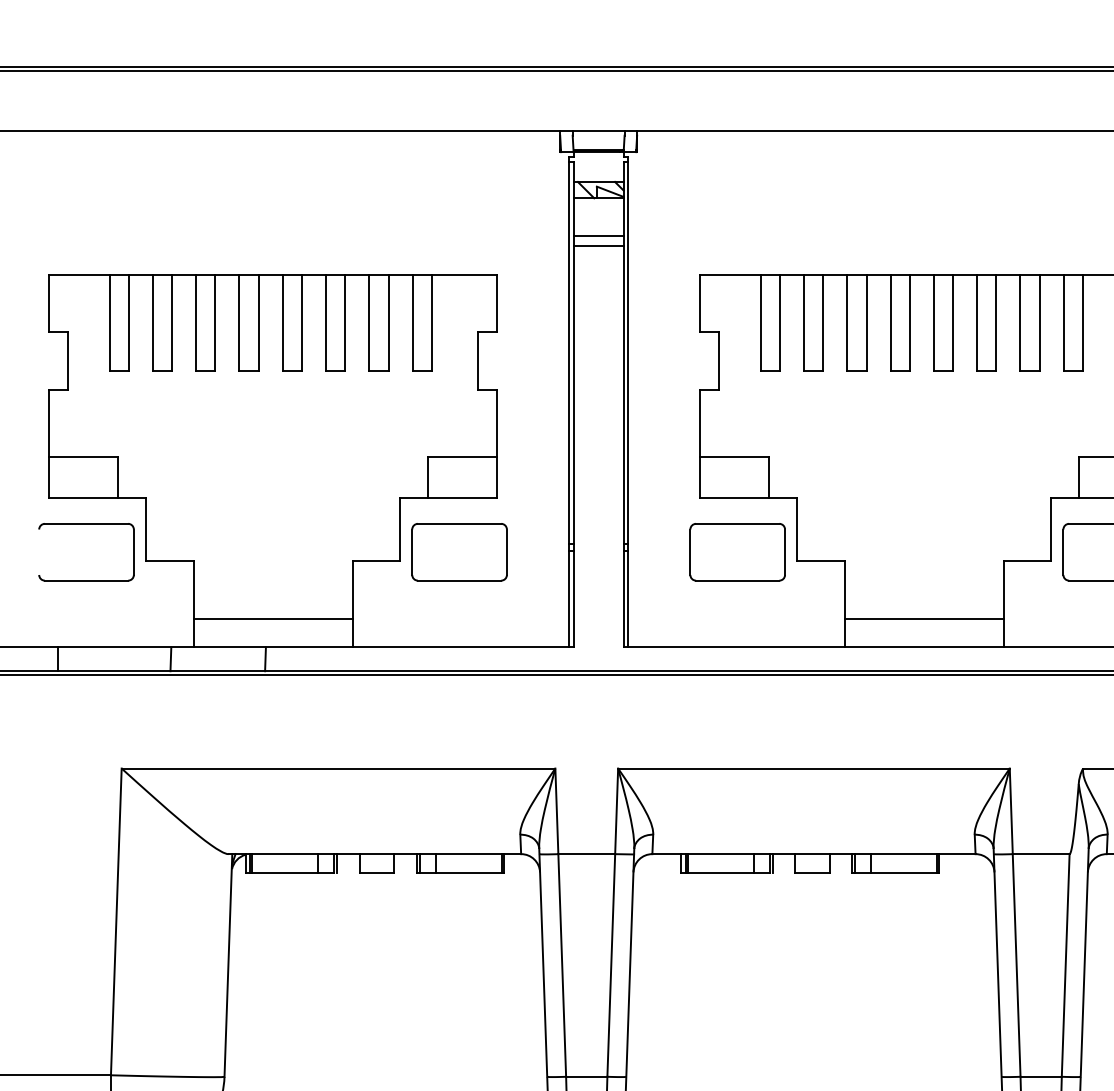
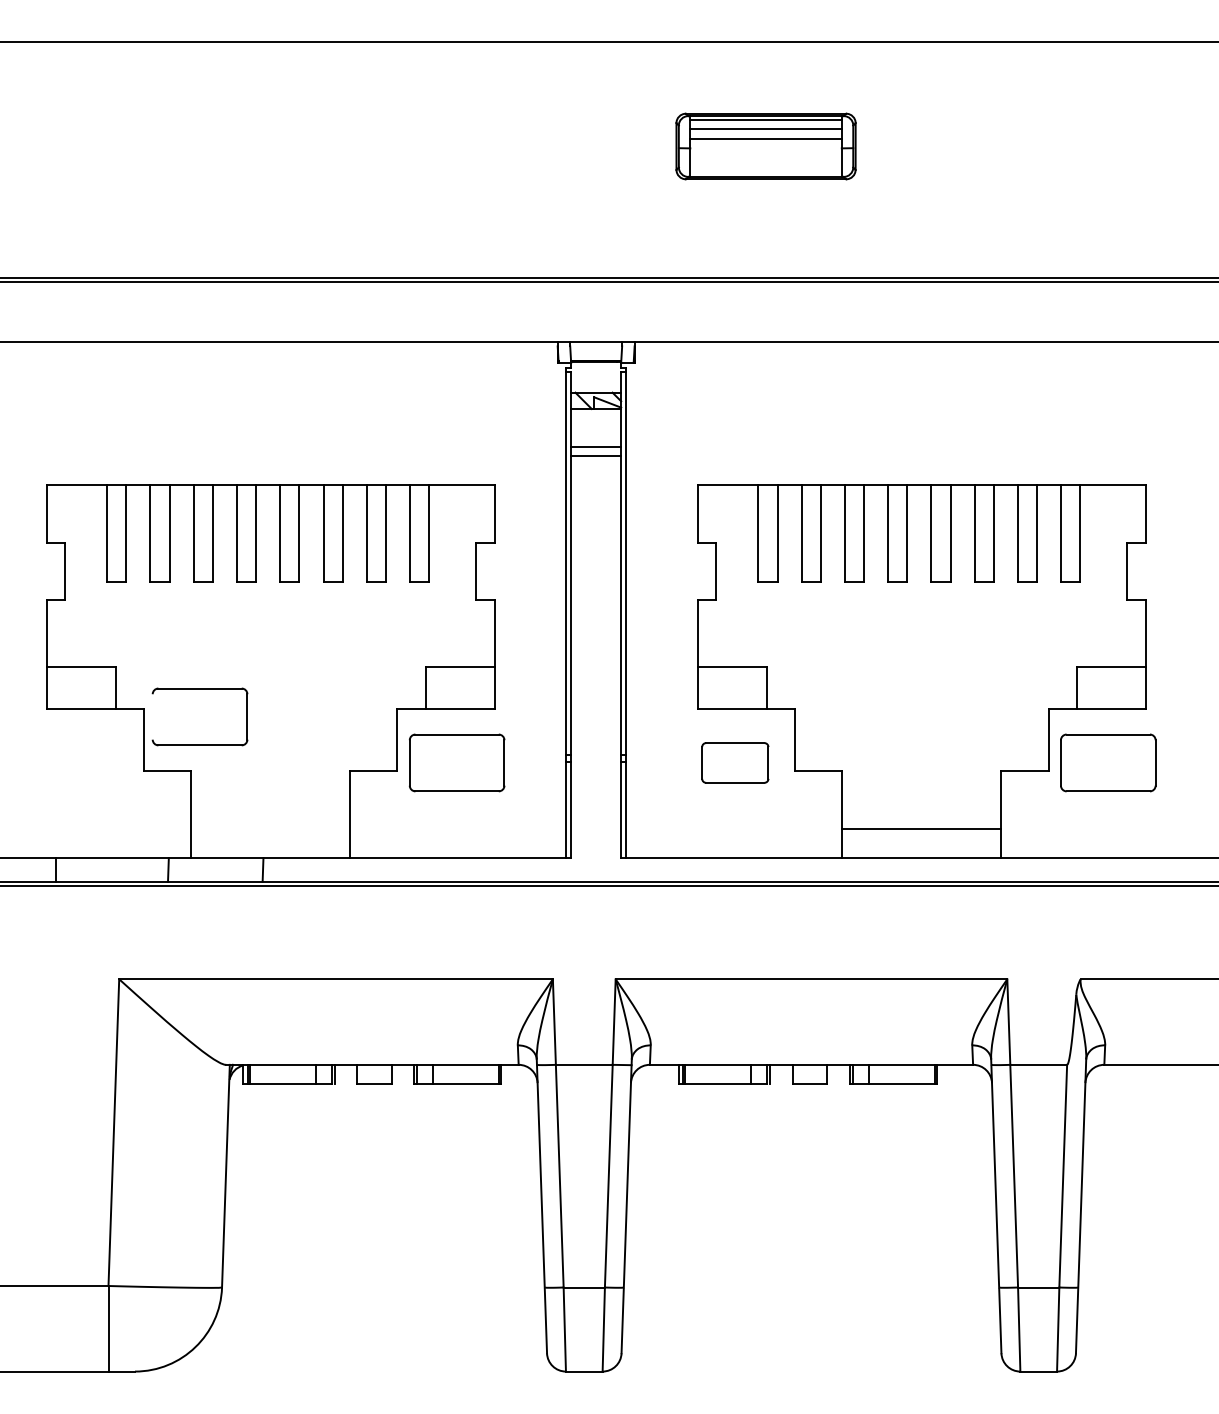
part: (85, 524) -> (199, 689), moved
part: (737, 551) -> (735, 762), size x0.7
line: (272, 618) -> (270, 829), removed

